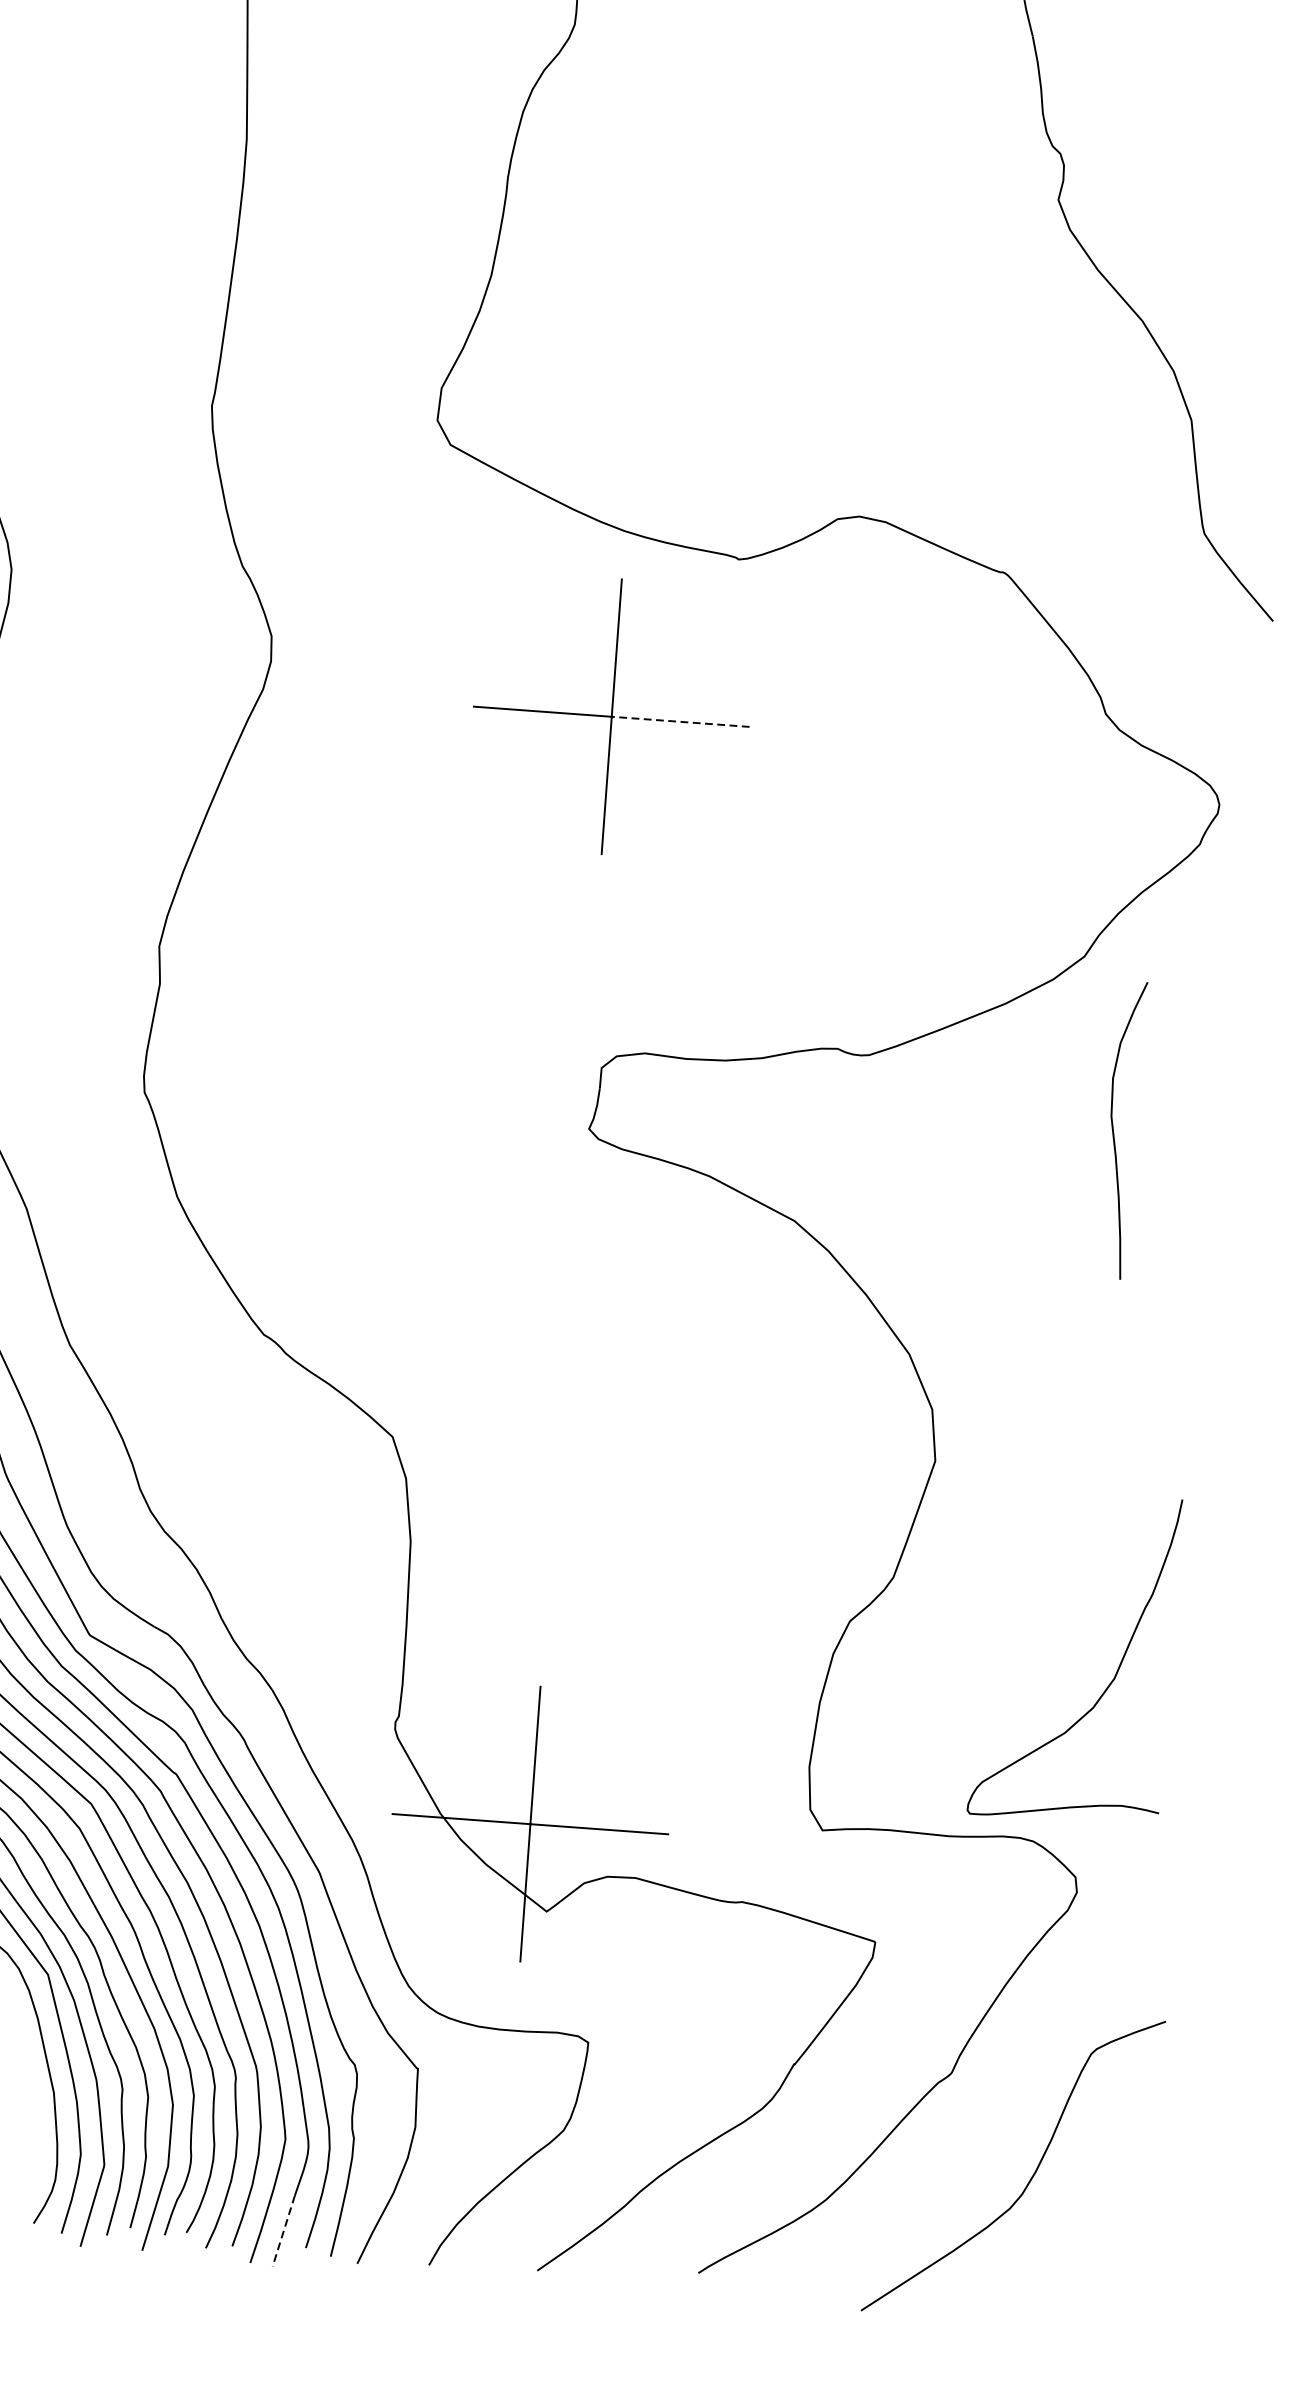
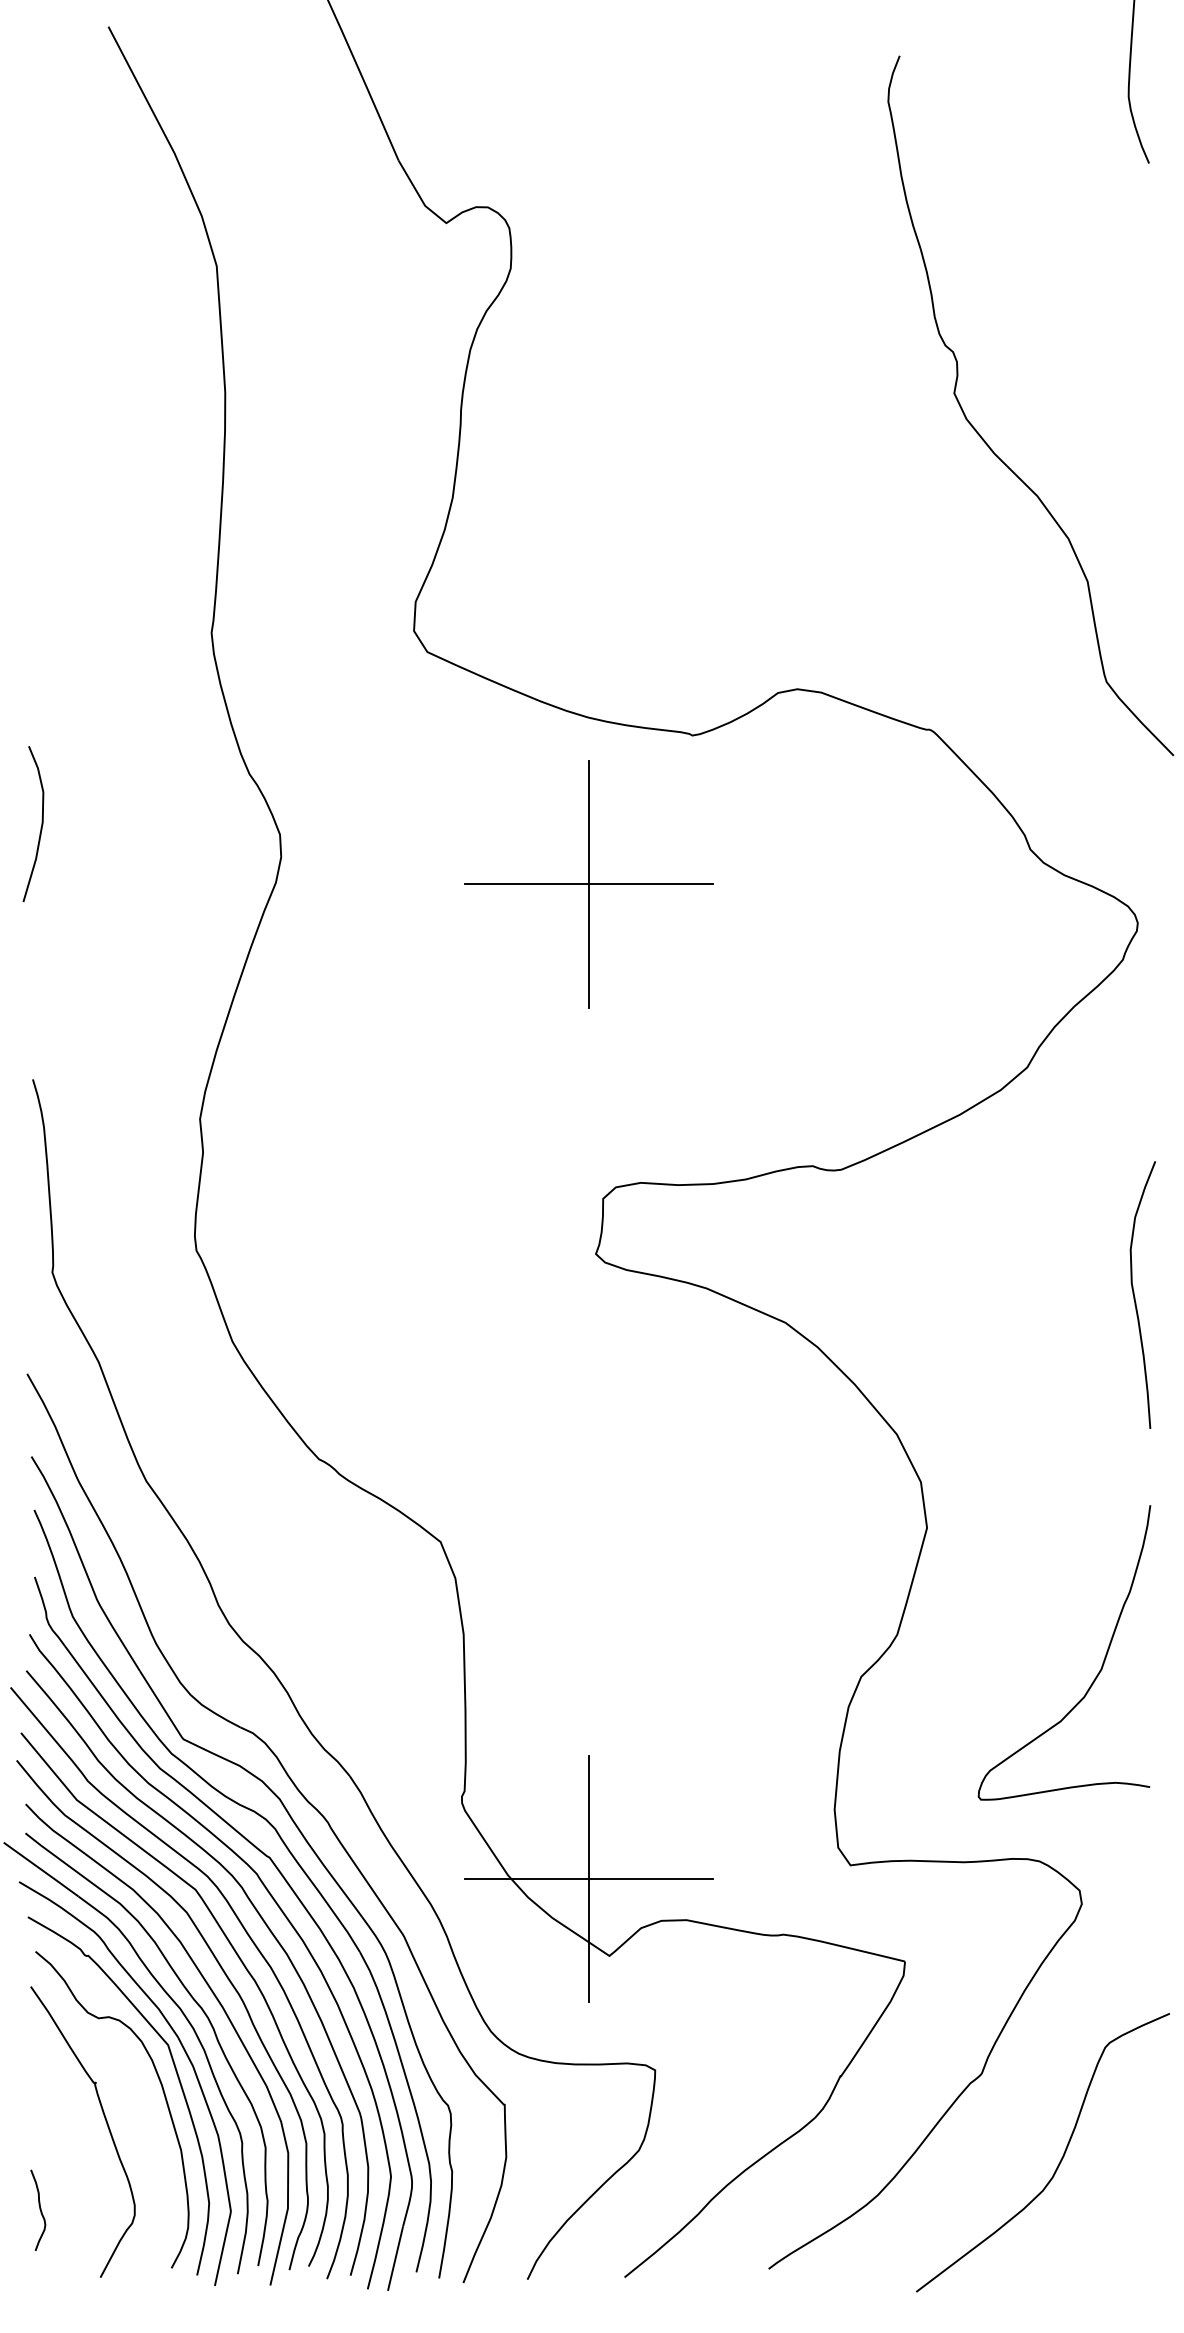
line: (681, 722) -> (651, 884), dashed -> solid
curve: (1114, 1131) -> (1135, 1296), moved
curve: (1109, 1682) -> (1097, 1673), moved
line: (283, 2232) -> (395, 2259), dashed -> solid

